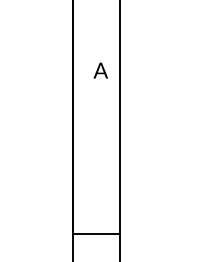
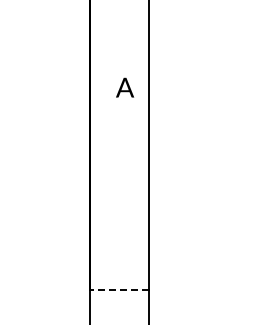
line: (96, 233) -> (119, 289), solid -> dashed

